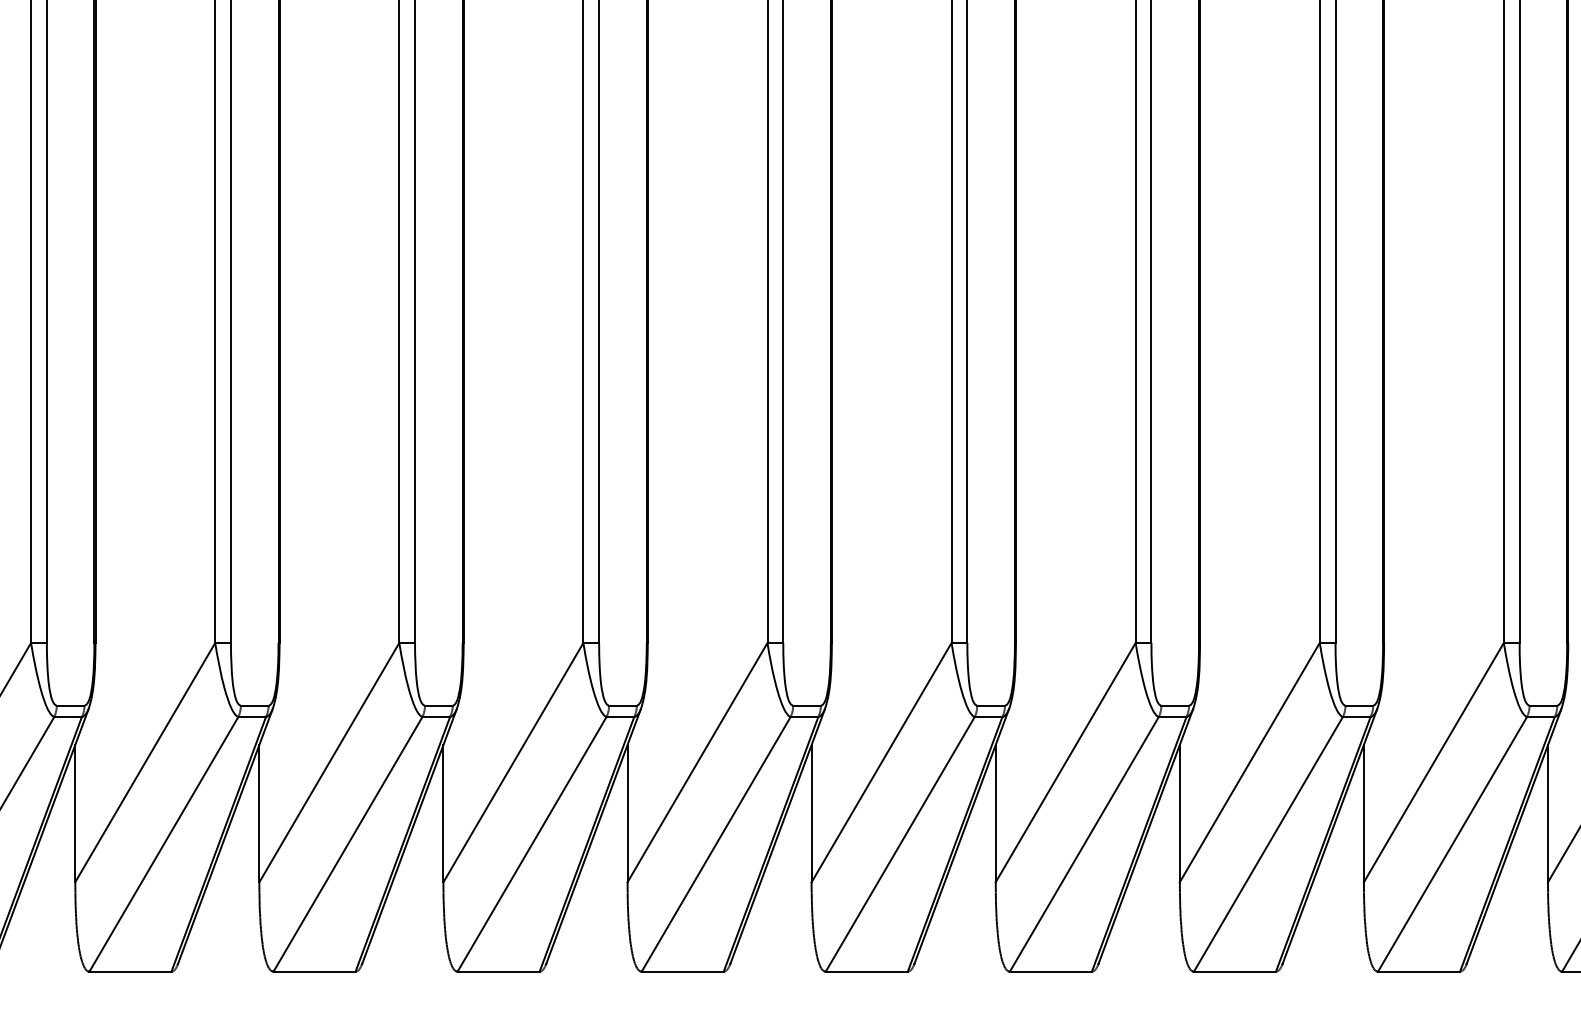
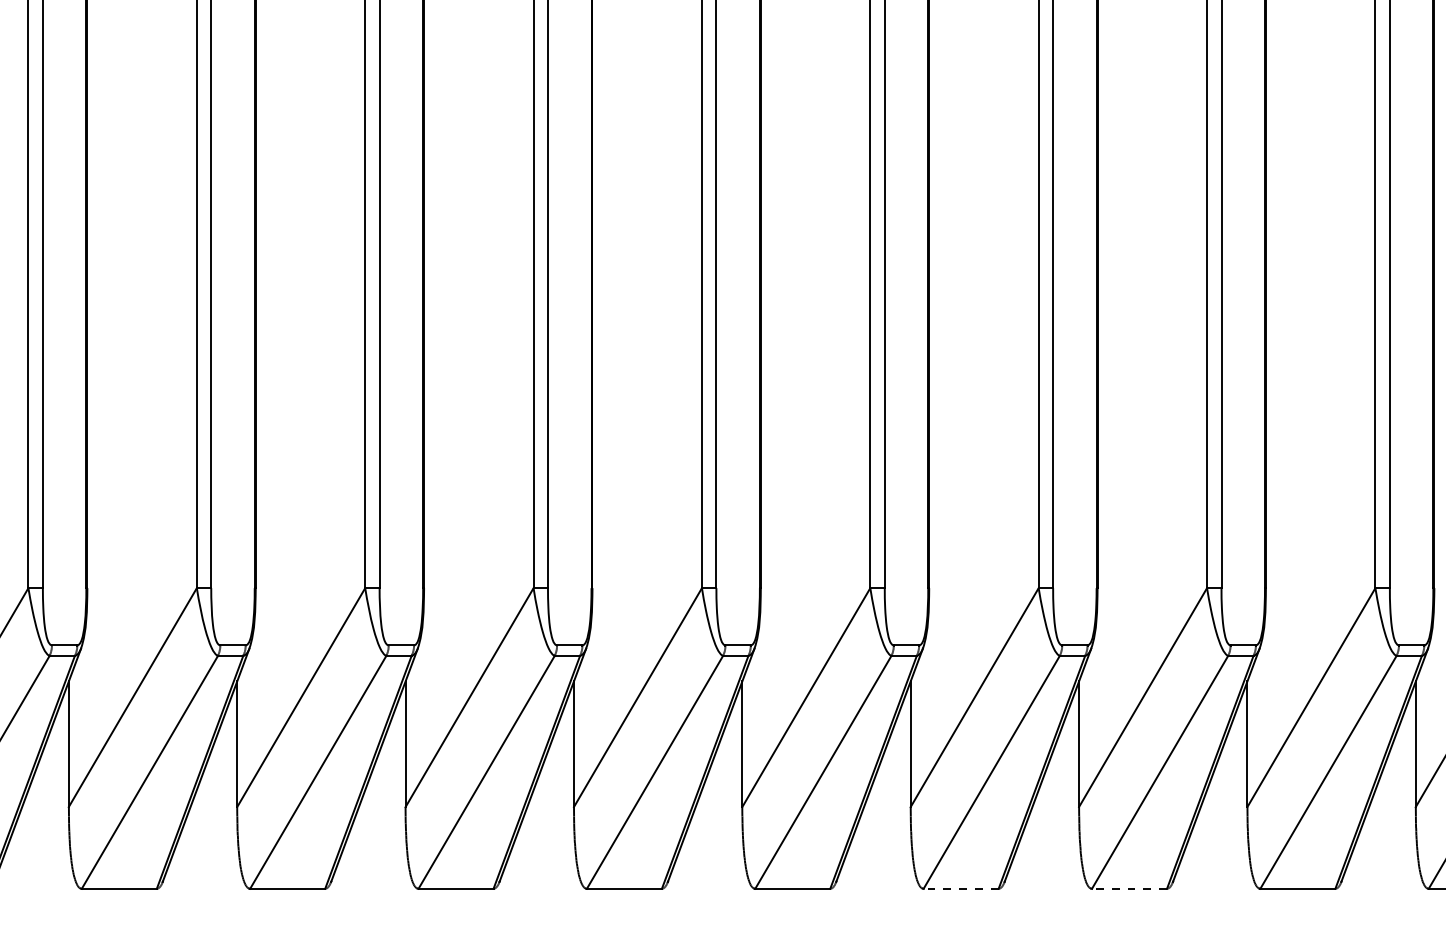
line: (1050, 971) -> (960, 888), solid -> dashed
line: (1234, 971) -> (1129, 888), solid -> dashed

